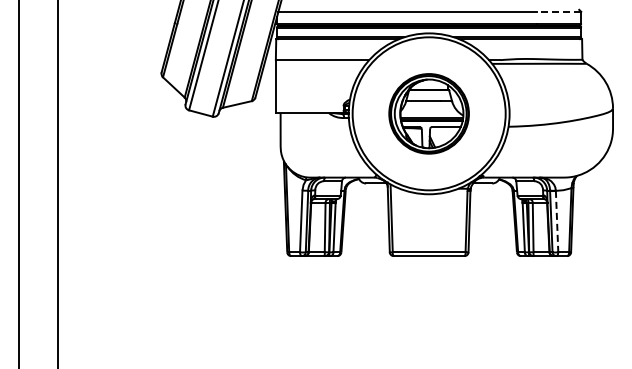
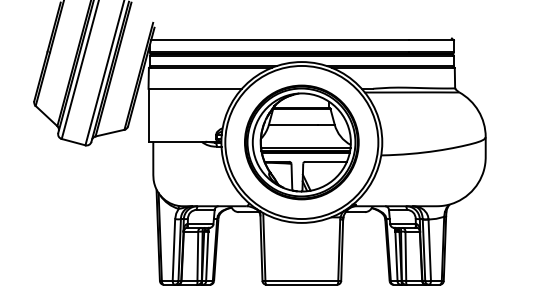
line: (558, 11) -> (431, 40), dashed -> solid
part: (428, 113) -> (301, 142), size x1.43
line: (557, 221) -> (430, 250), dashed -> solid

